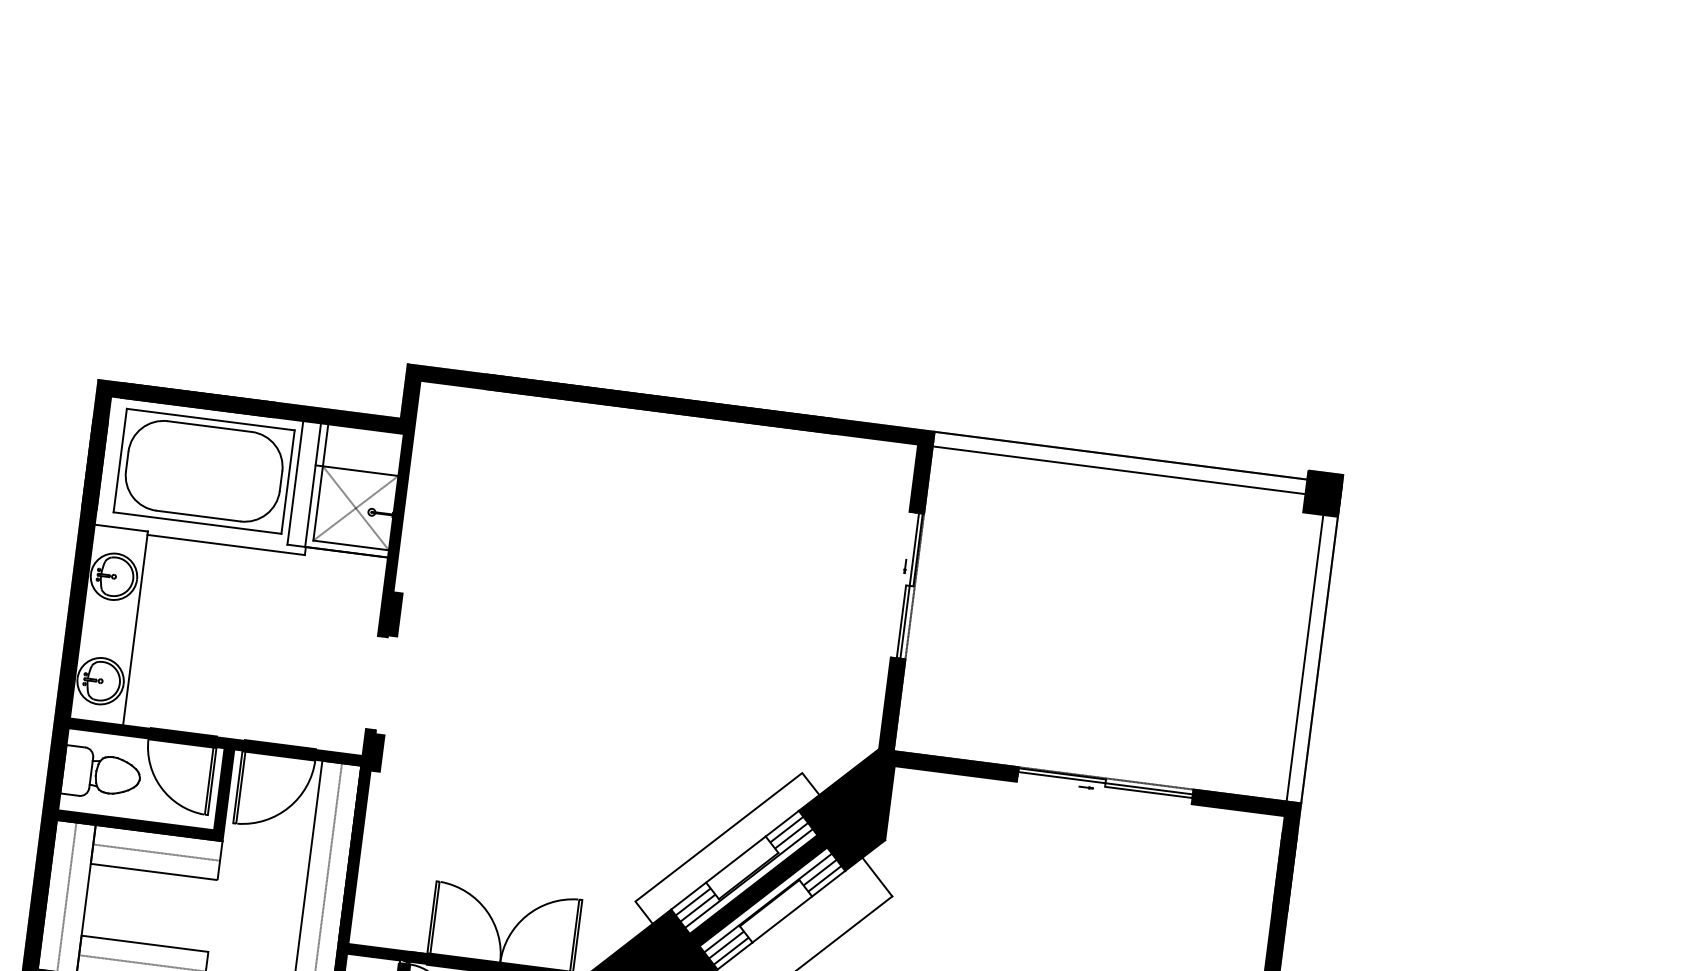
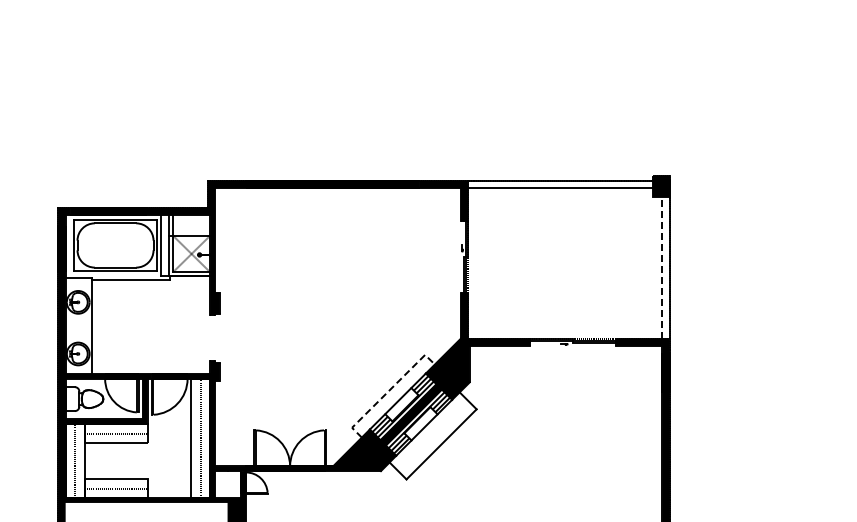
line: (1305, 657) -> (662, 267), solid -> dashed
line: (718, 837) -> (388, 391), solid -> dashed

